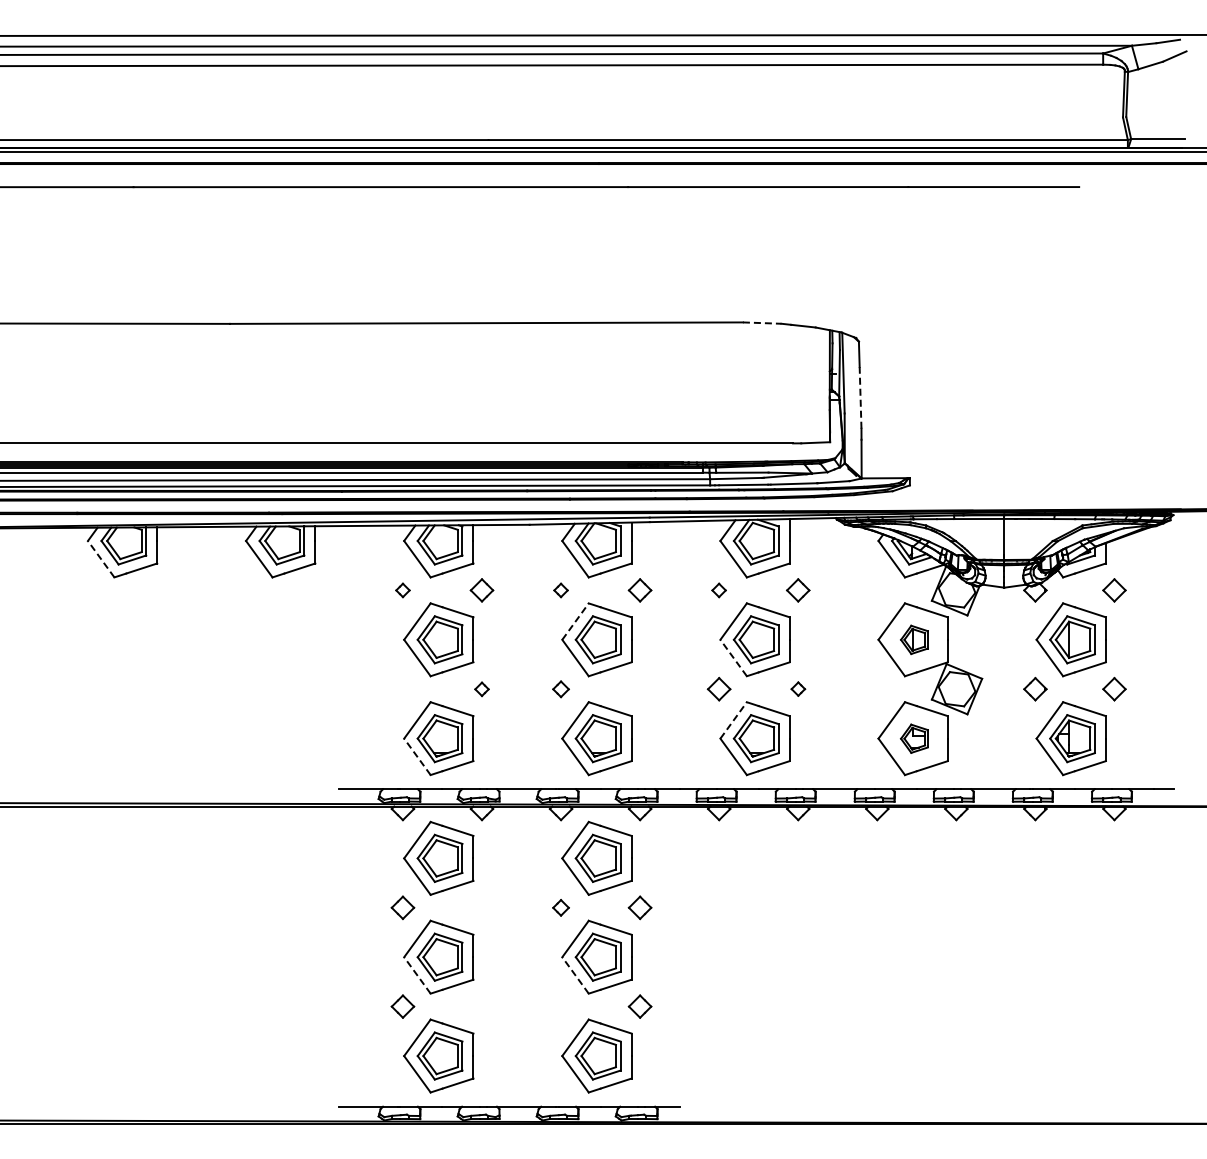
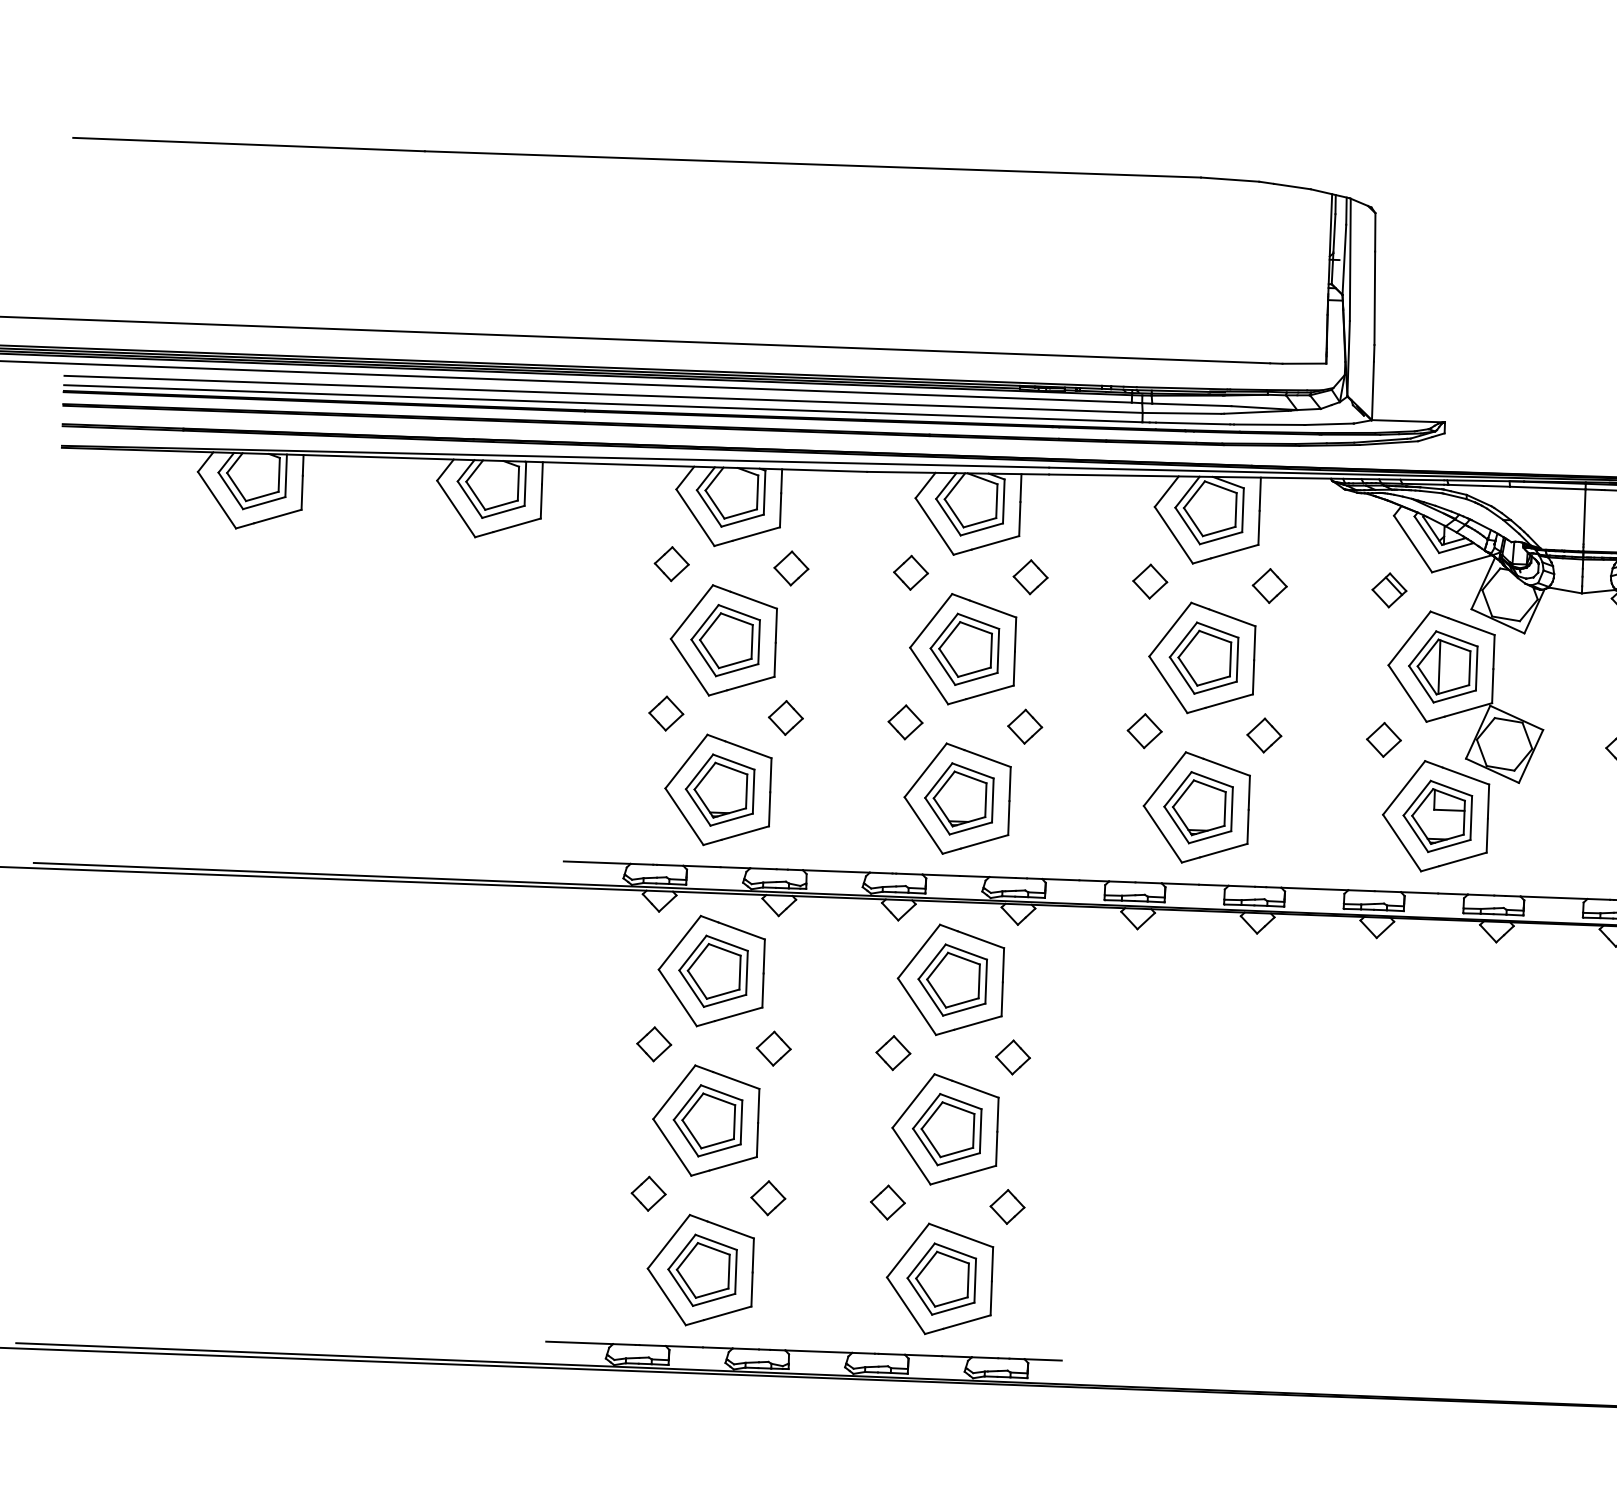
line: (762, 323) -> (1230, 180), dashed -> solid
line: (860, 397) -> (1374, 297), dashed -> solid
line: (101, 559) -> (217, 500), dashed -> solid
part: (402, 590) -> (671, 564), size x1.67
part: (560, 590) -> (910, 572), size x1.67
part: (718, 590) -> (1149, 581), size x1.67
part: (877, 590) -> (1389, 590), added
line: (575, 621) -> (931, 620), dashed -> solid
part: (914, 639) -> (1443, 666), size x1.67
line: (733, 658) -> (1168, 685), dashed -> solid
part: (798, 688) -> (1264, 734), size x1.67
part: (877, 688) -> (1384, 738), added
part: (402, 689) -> (665, 714), added
part: (481, 689) -> (785, 718), size x1.67
part: (560, 689) -> (904, 722), size x1.43
part: (639, 689) -> (1024, 727), added
line: (733, 720) -> (1164, 779), dashed -> solid
part: (914, 738) -> (1437, 816), size x1.67
line: (417, 756) -> (684, 816), dashed -> solid
part: (481, 907) -> (773, 1048), added
part: (560, 907) -> (892, 1052), size x1.43
line: (417, 975) -> (672, 1147), dashed -> solid
line: (575, 975) -> (911, 1156), dashed -> solid
part: (481, 1006) -> (767, 1197), added
part: (560, 1006) -> (887, 1202), added

